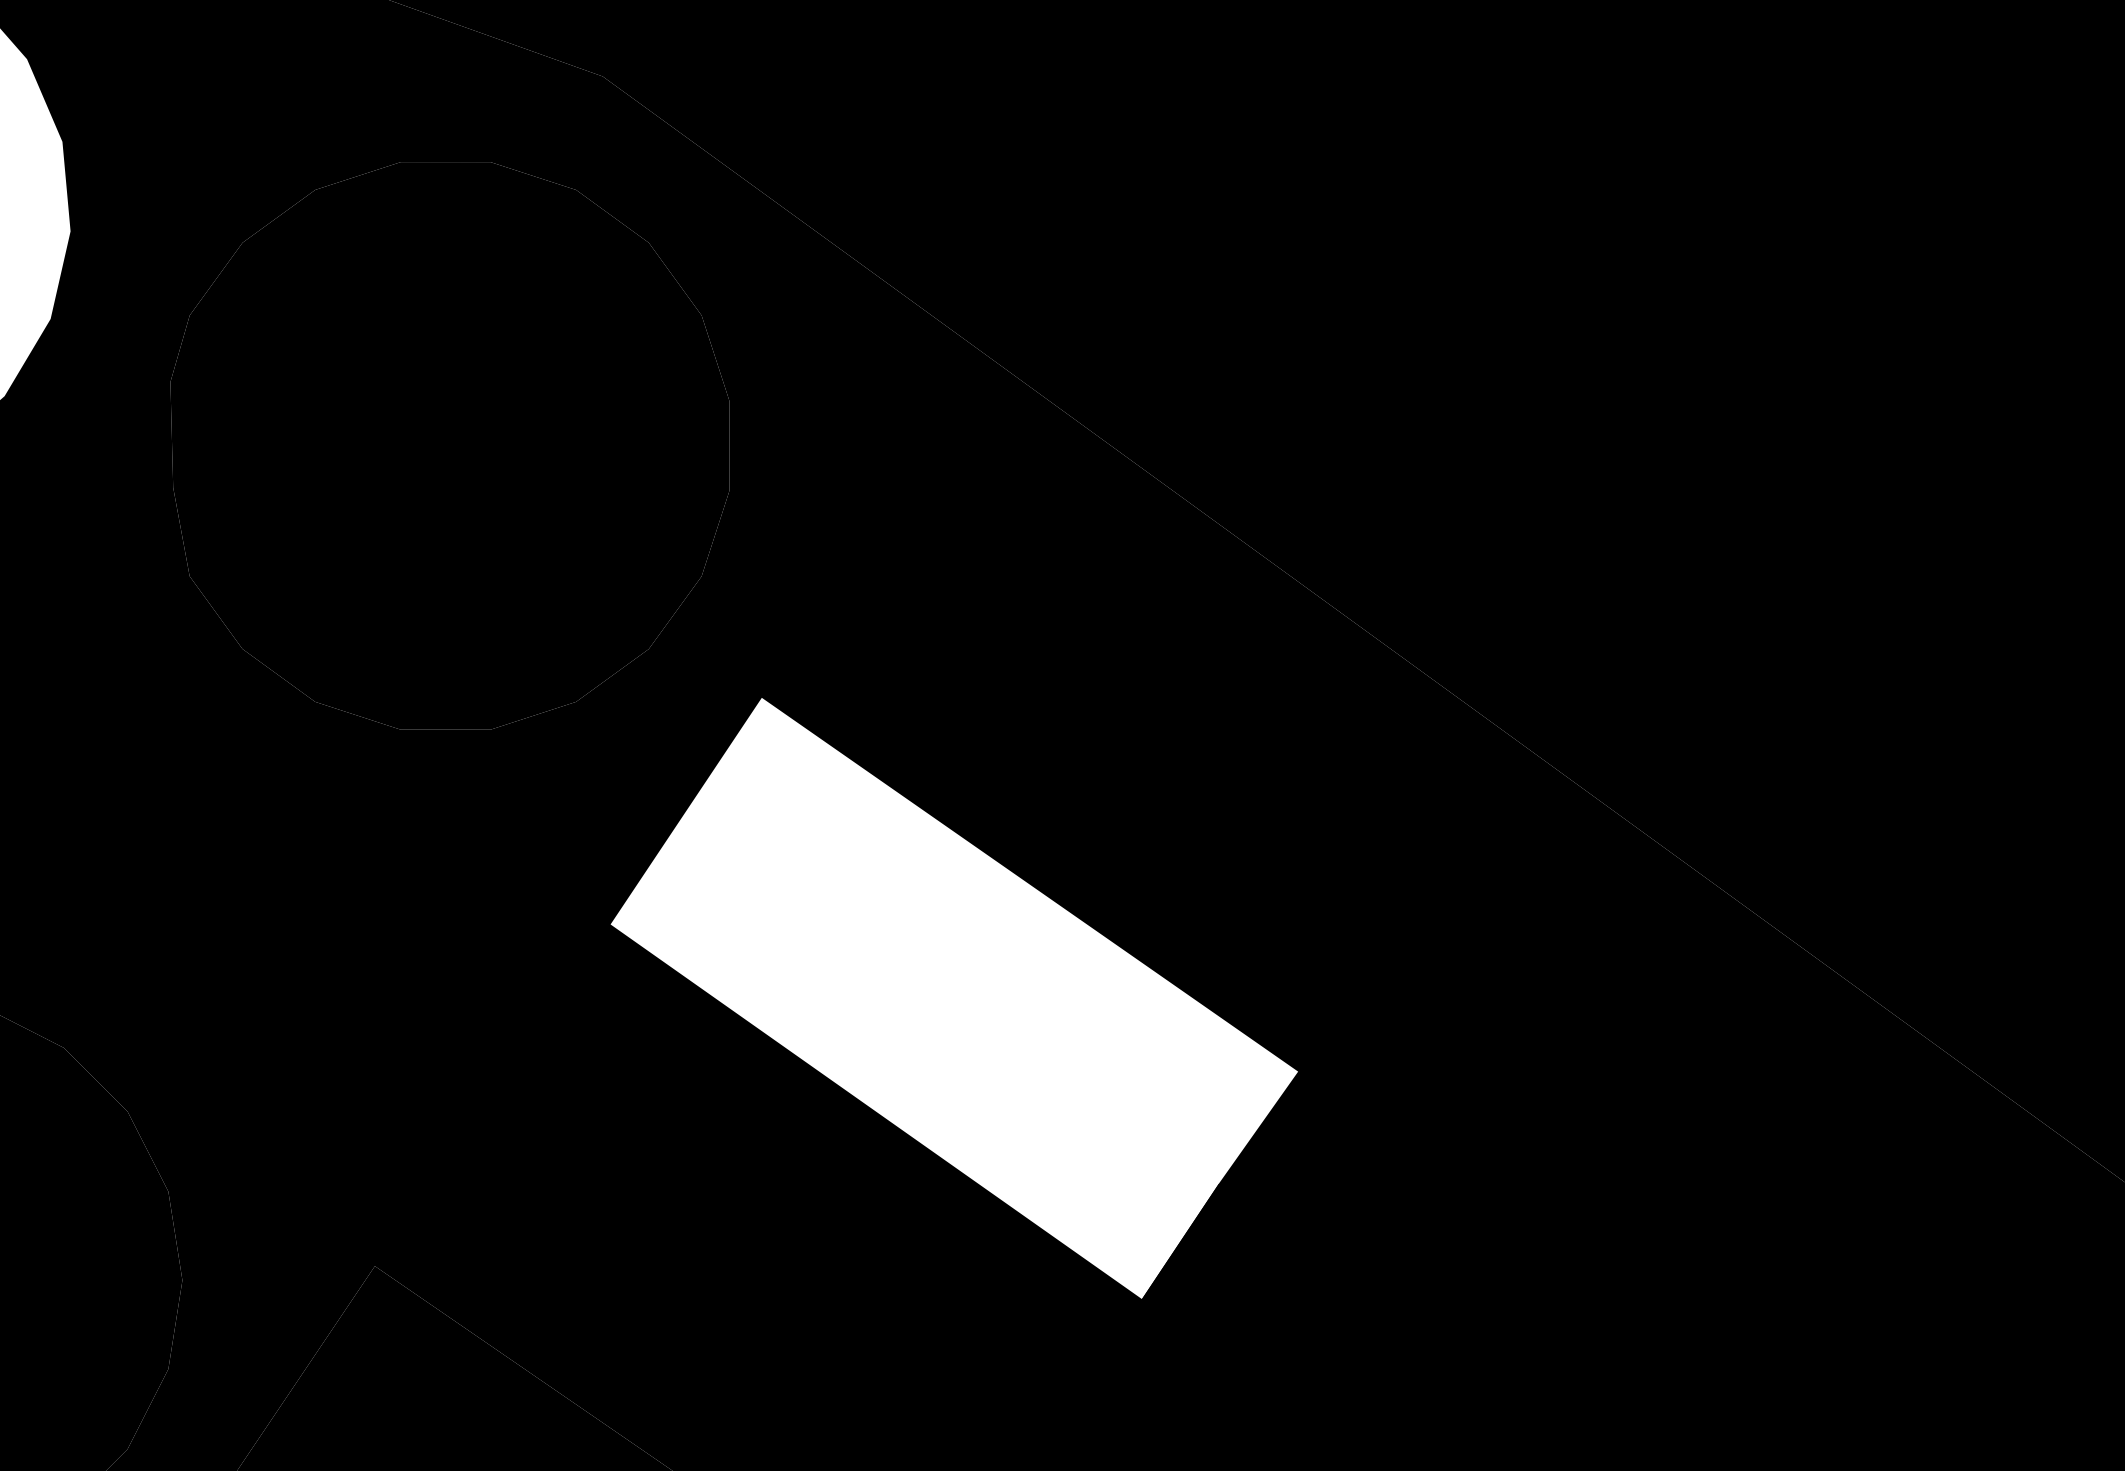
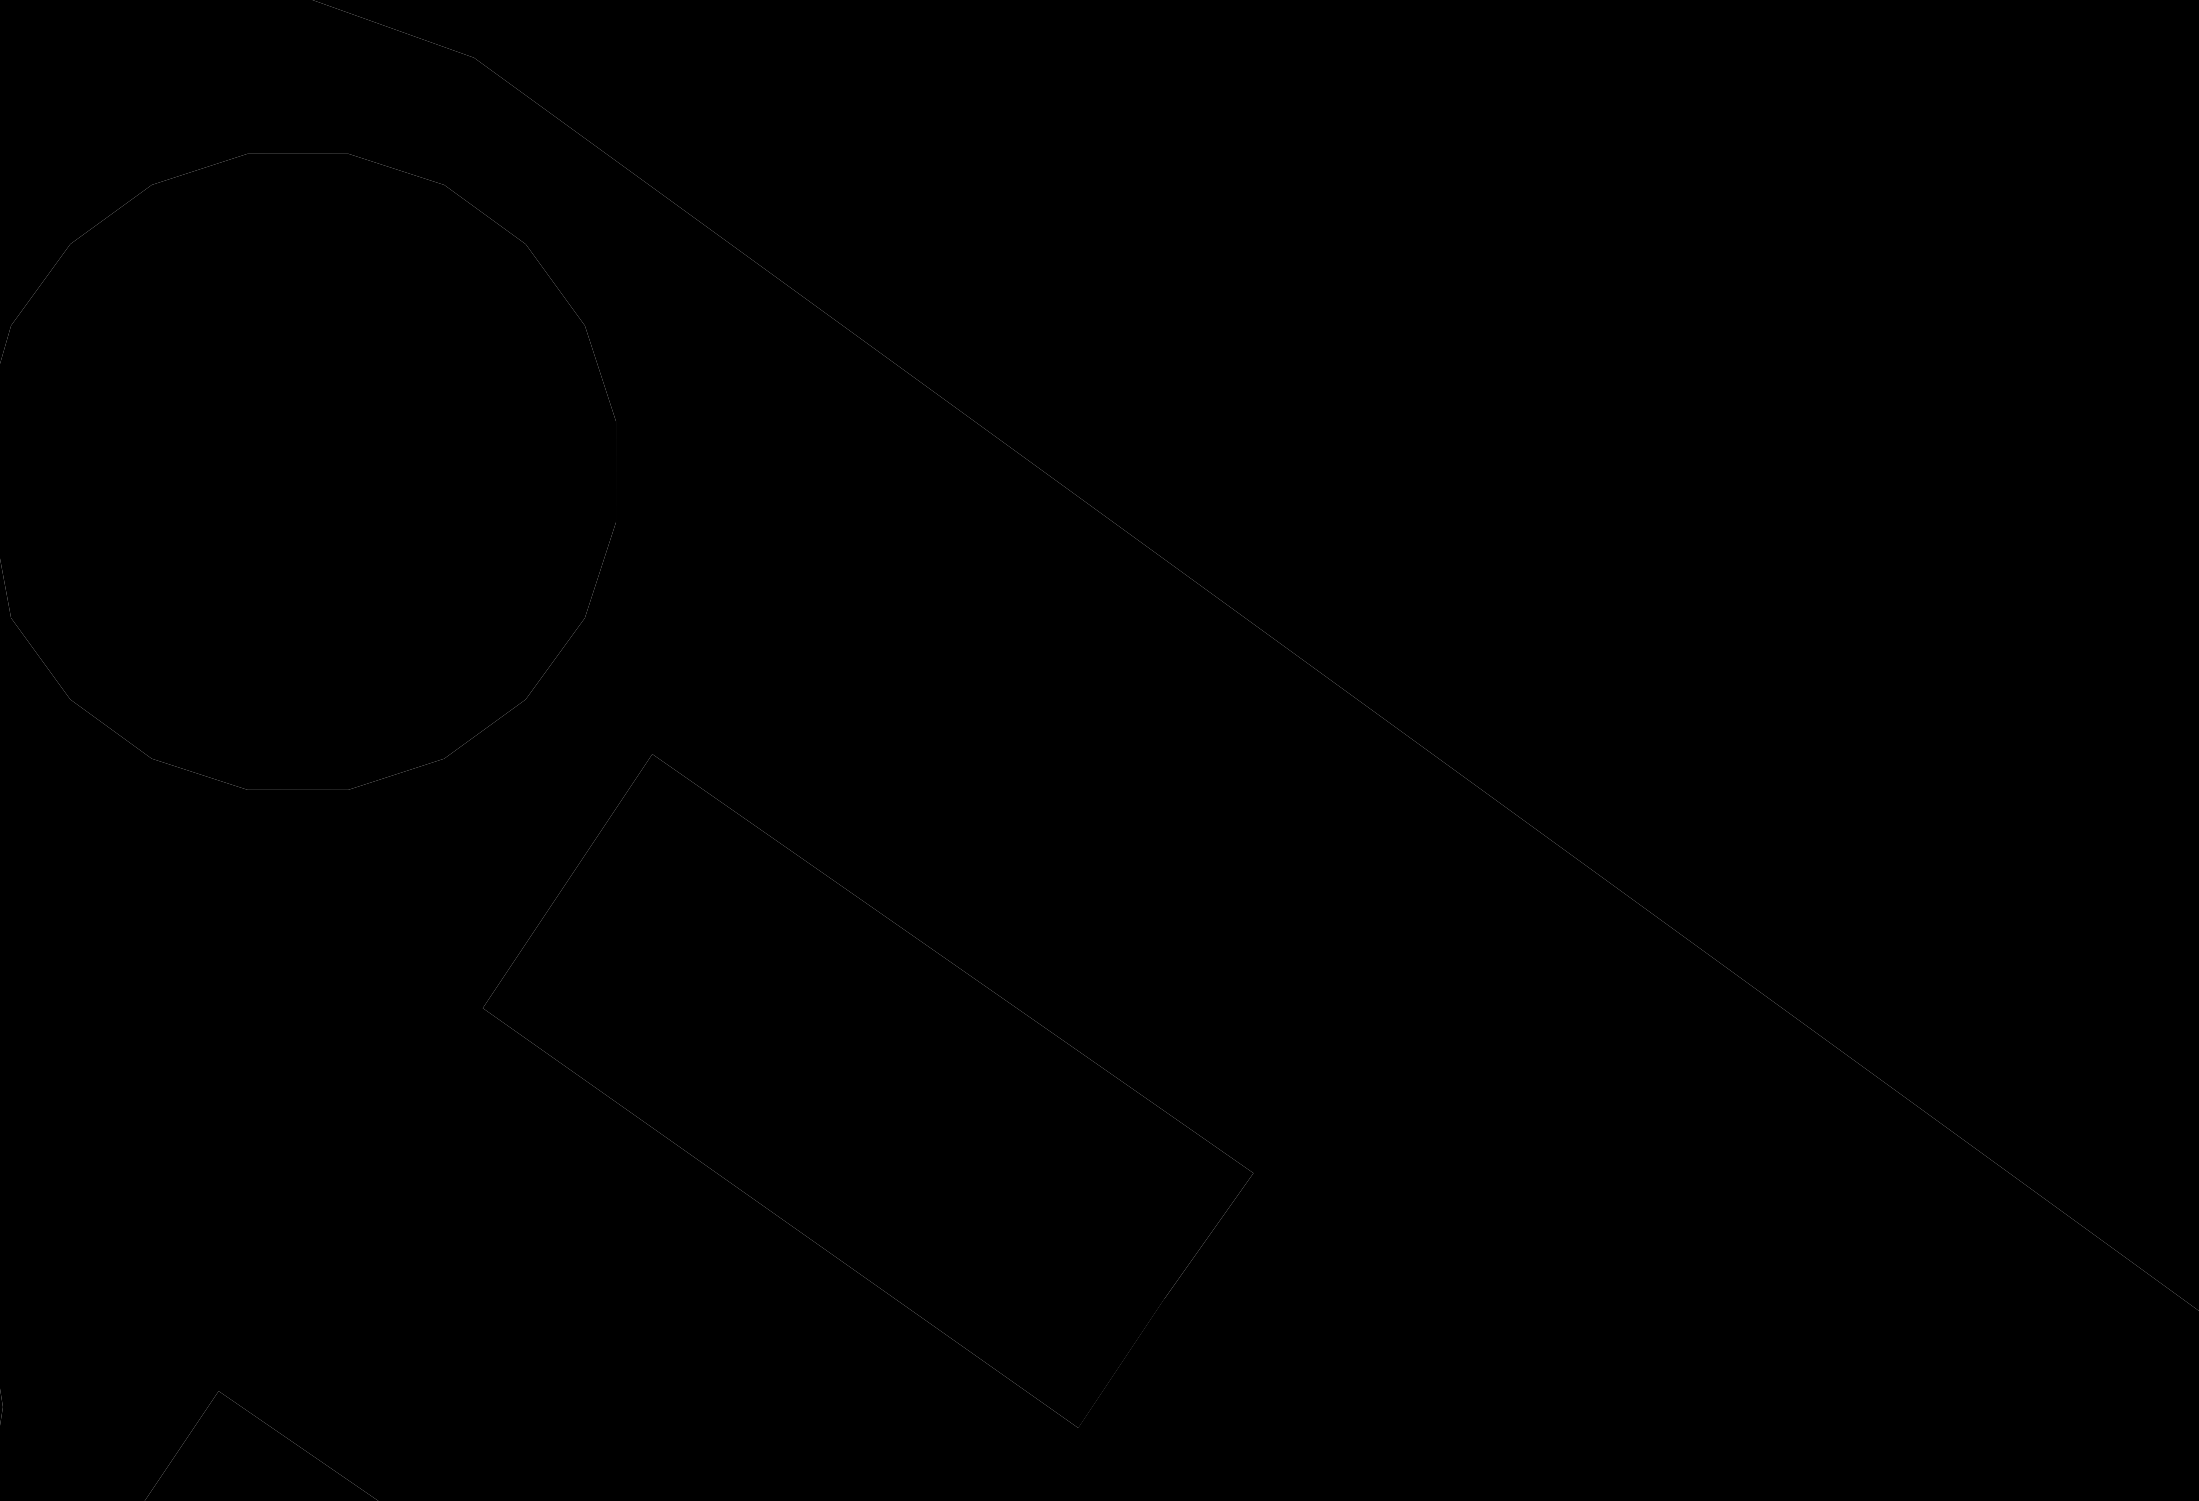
fill: (954, 998) -> (868, 1091), added

